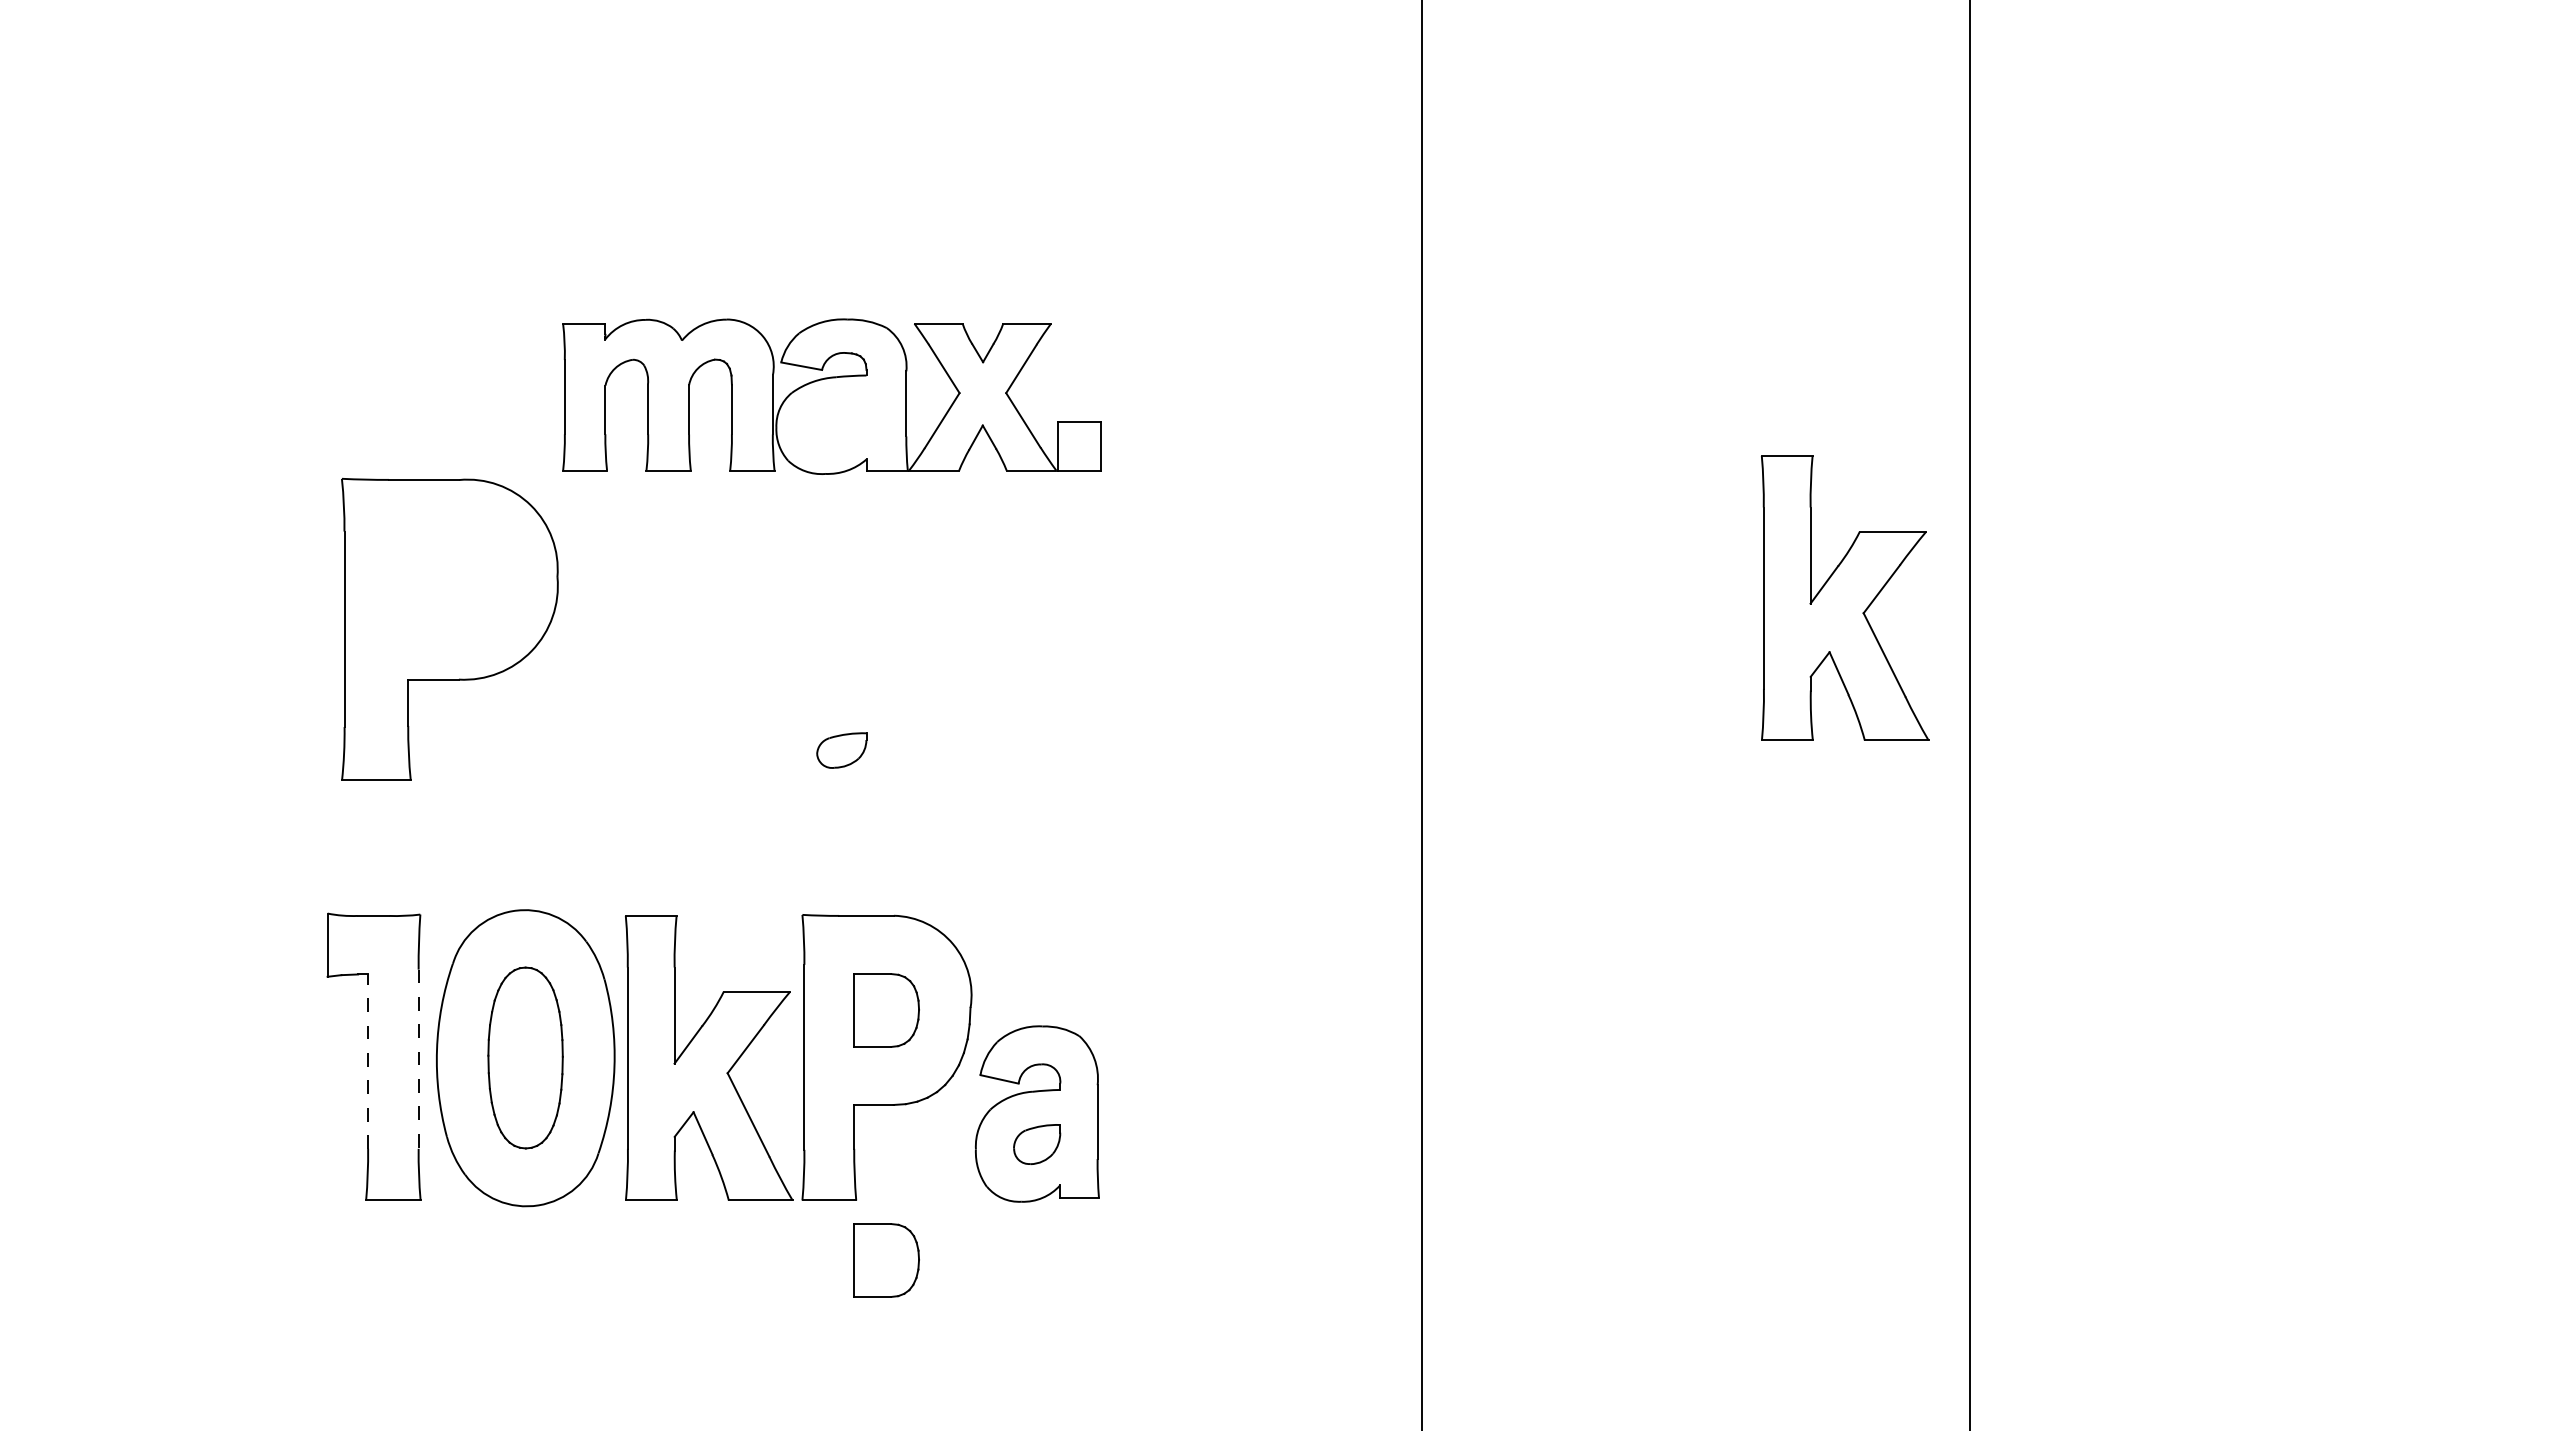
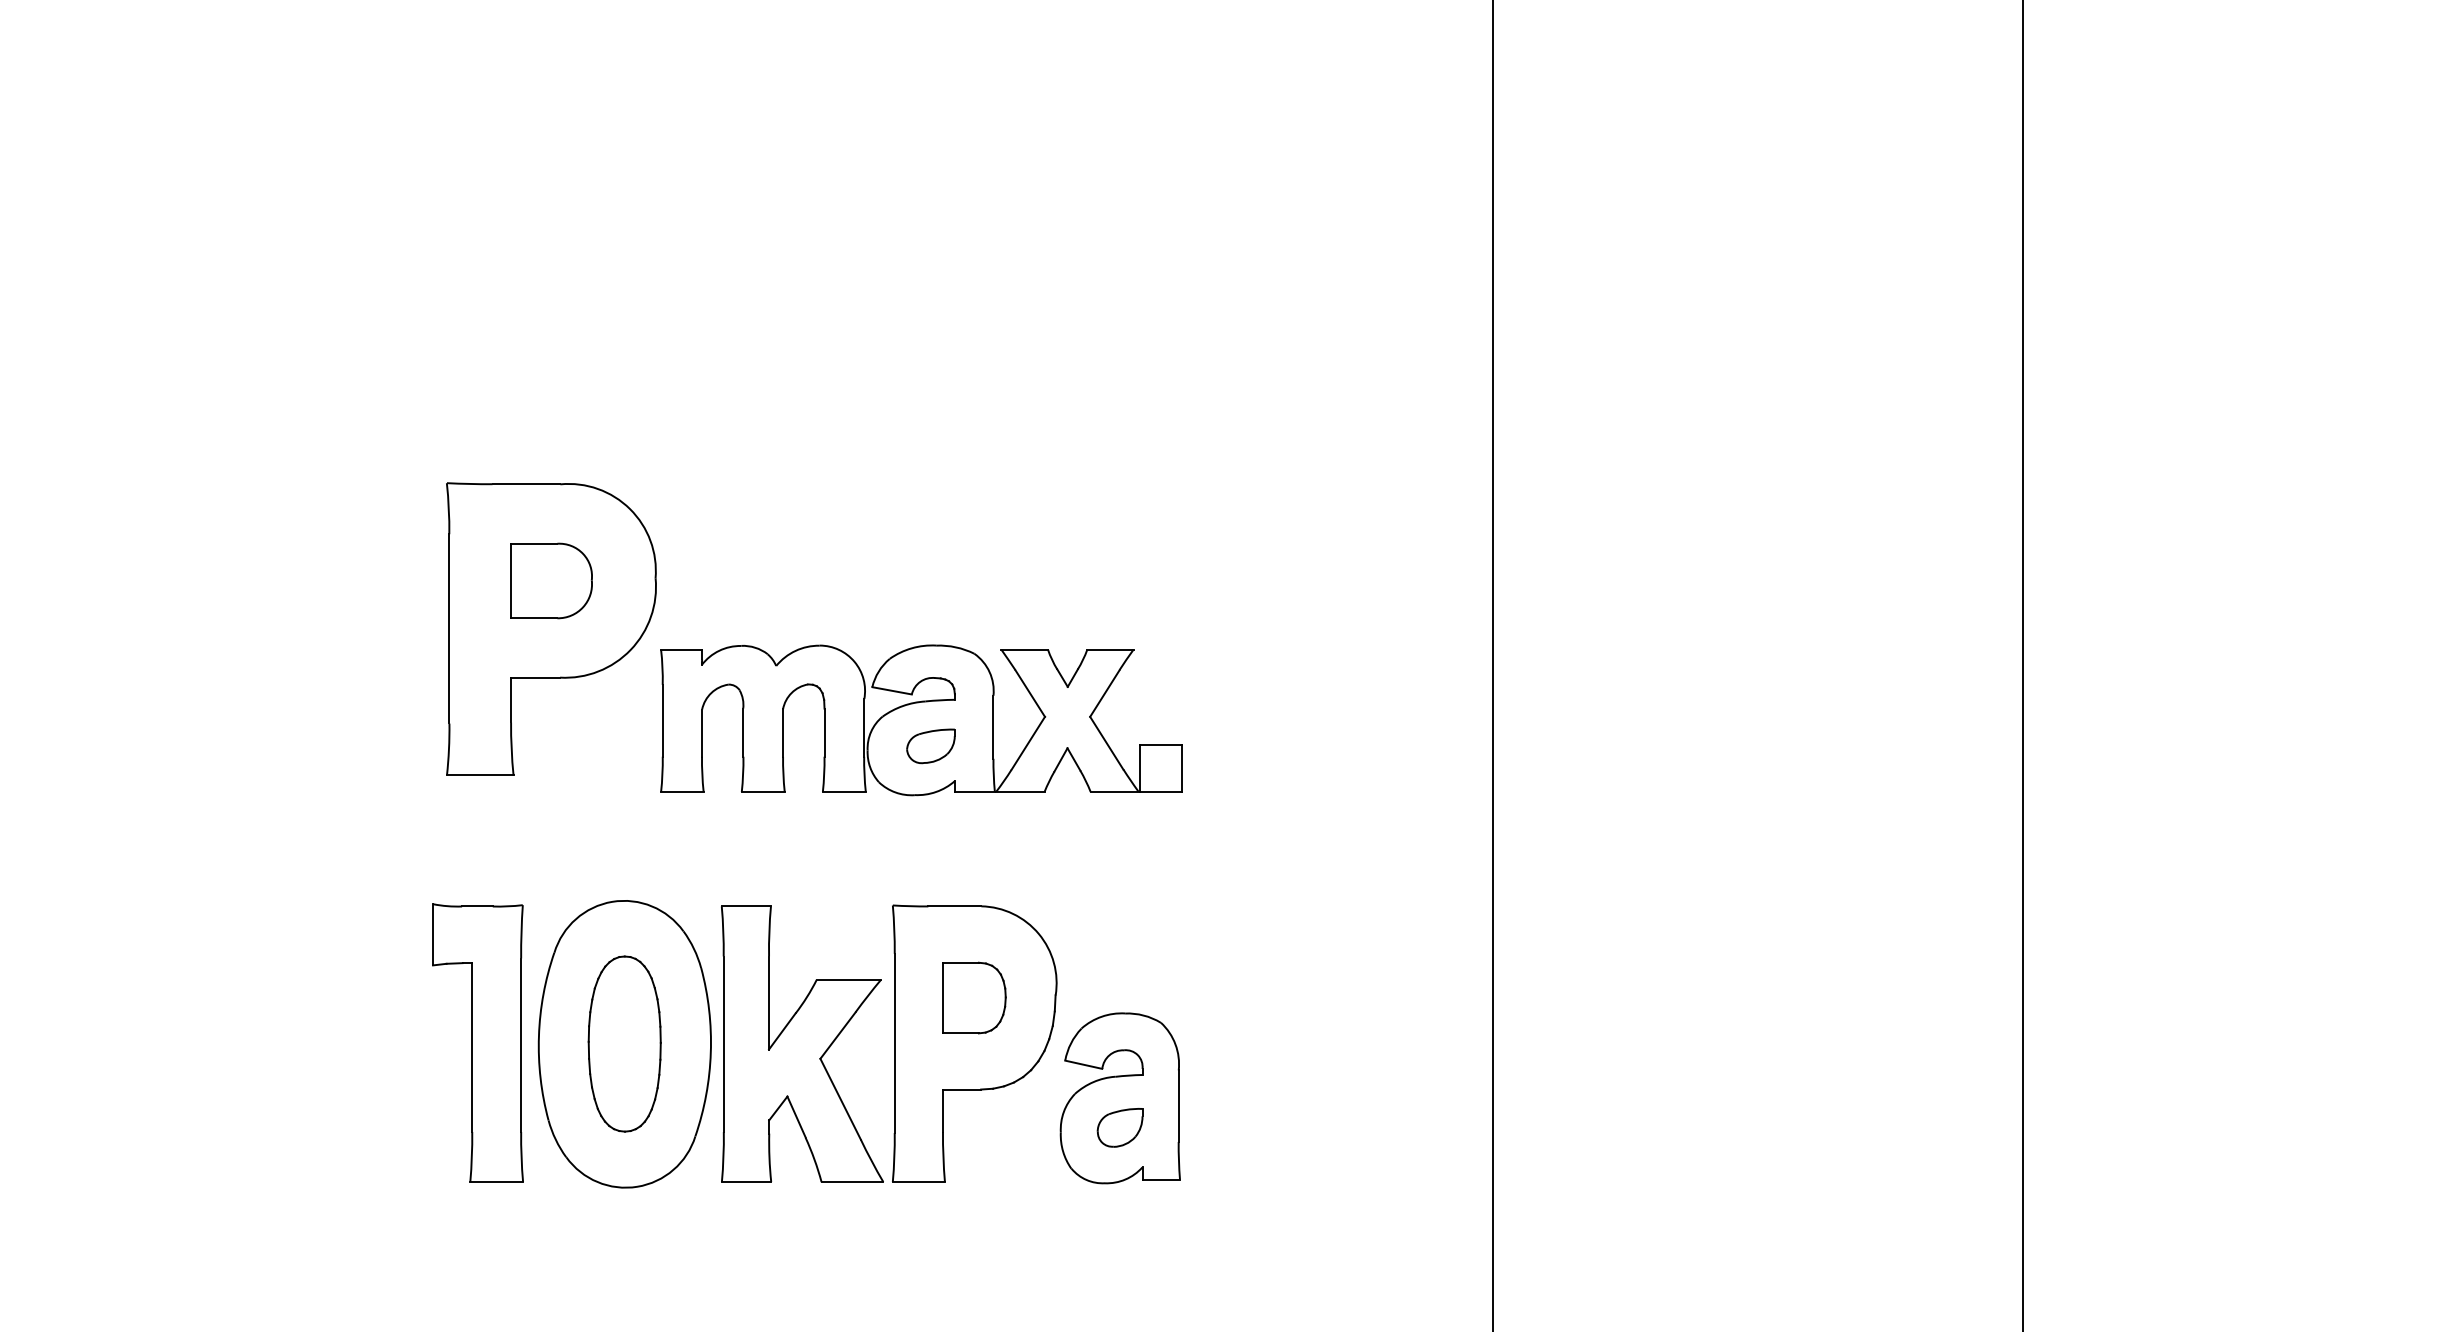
part: (831, 396) -> (920, 720), moved
part: (449, 579) -> (551, 580), added
part: (1845, 597) -> (1902, 598), removed
line: (418, 1059) -> (521, 1045), dashed -> solid
line: (368, 1061) -> (472, 1047), dashed -> solid
part: (886, 1260) -> (974, 1240), removed

